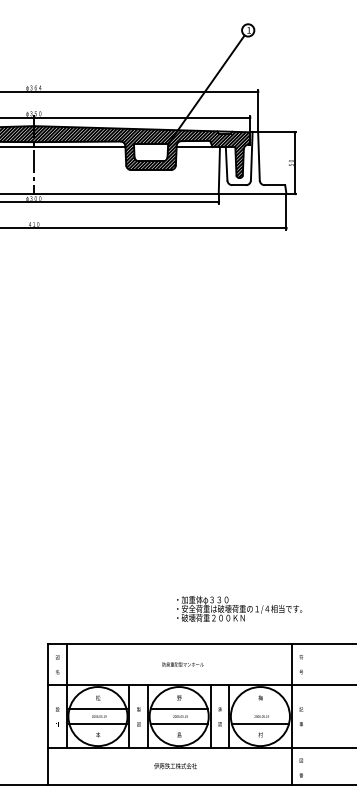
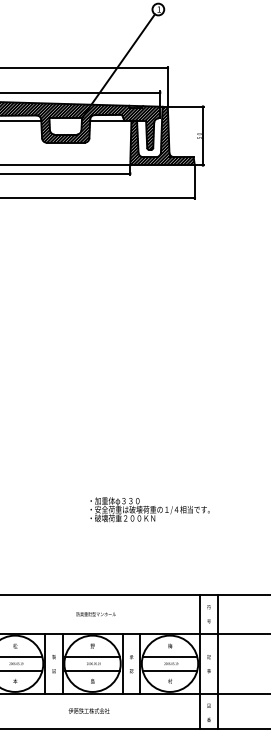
hatch: (252, 162) -> (162, 135), added
text: (239, 608) -> (150, 509), moved
line: (260, 709) -> (170, 657), added
line: (310, 714) -> (217, 661), added

